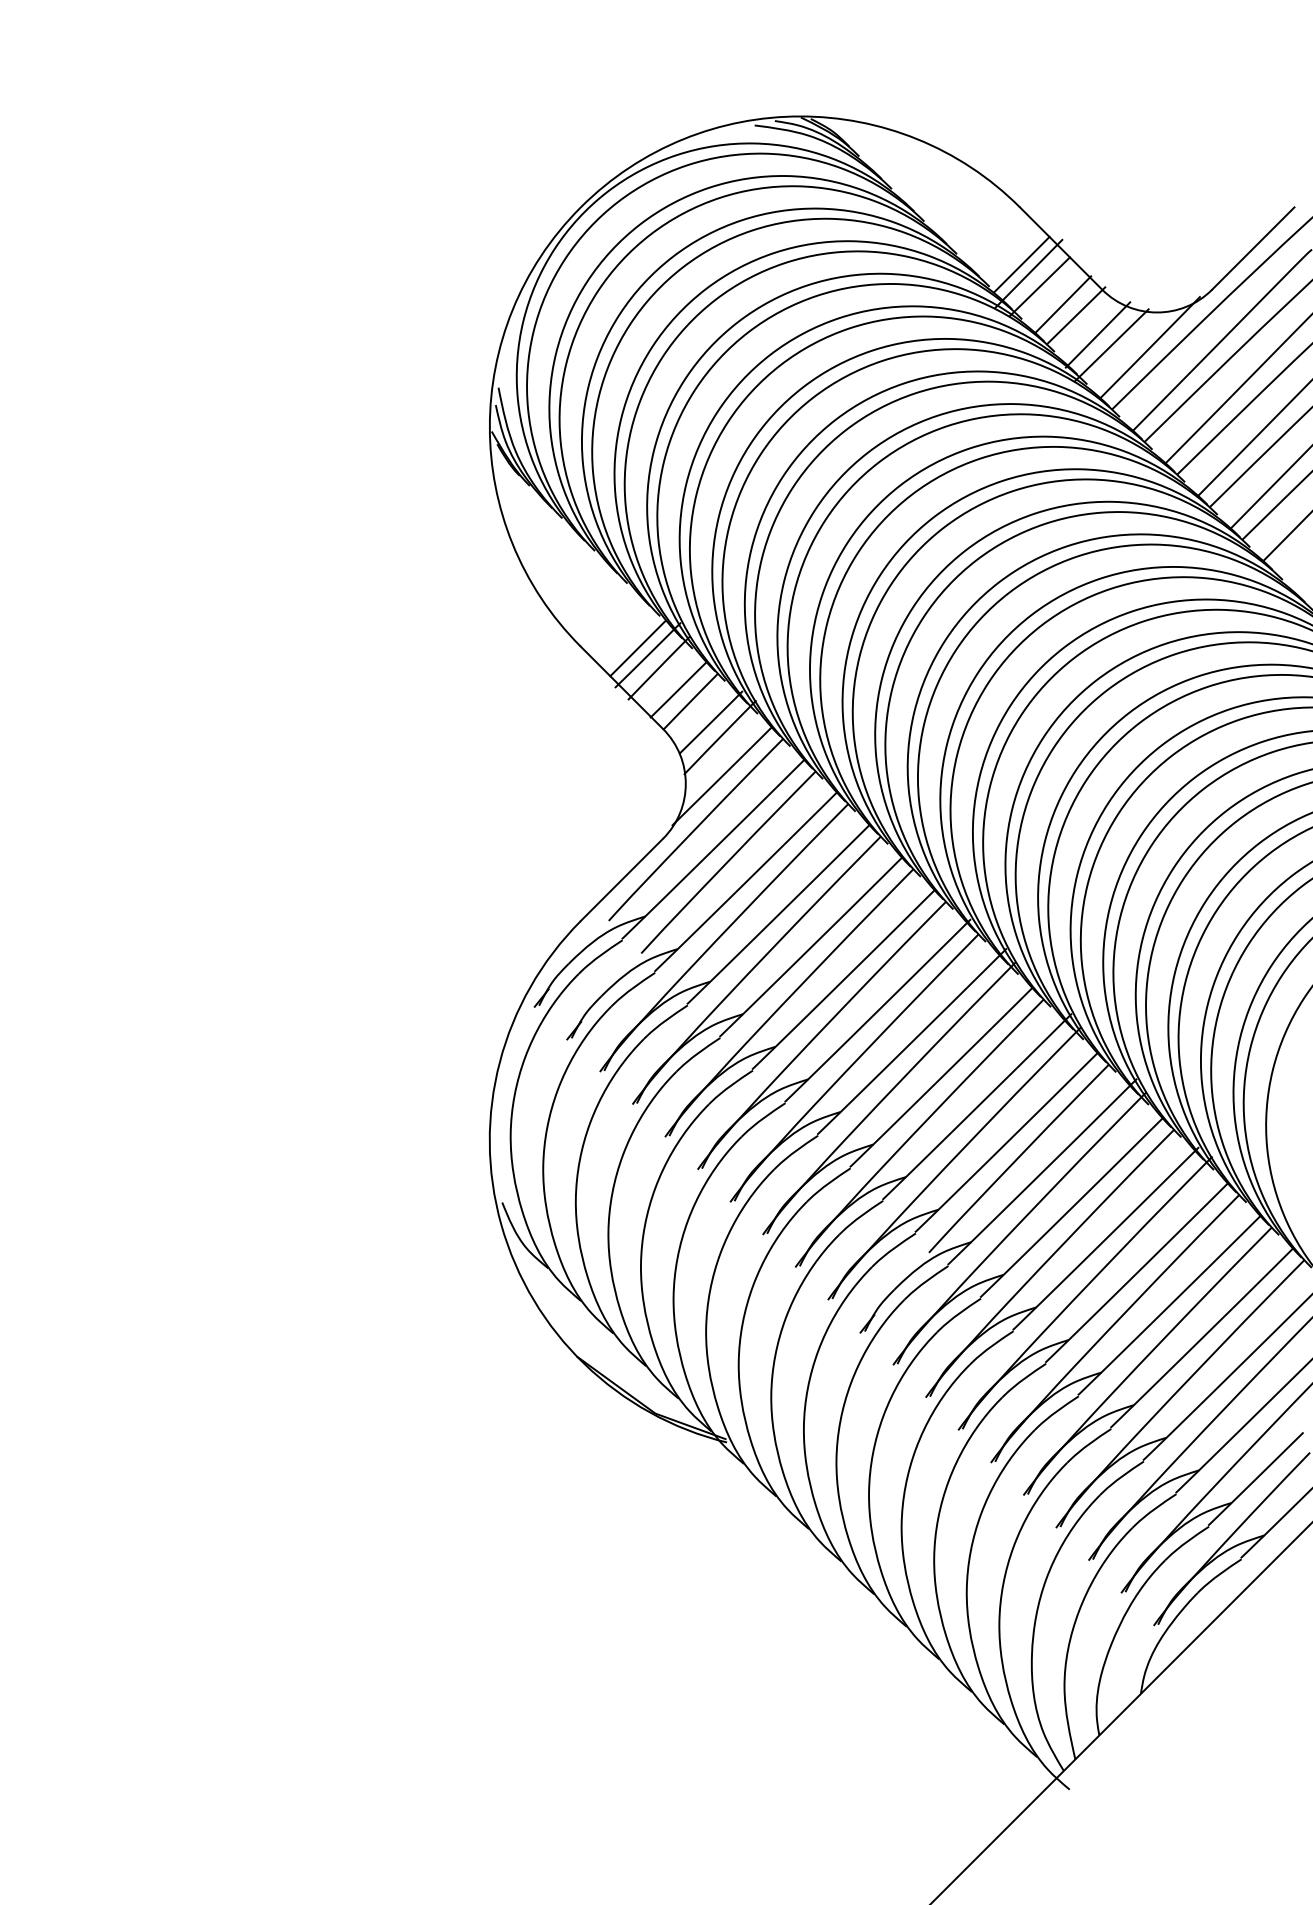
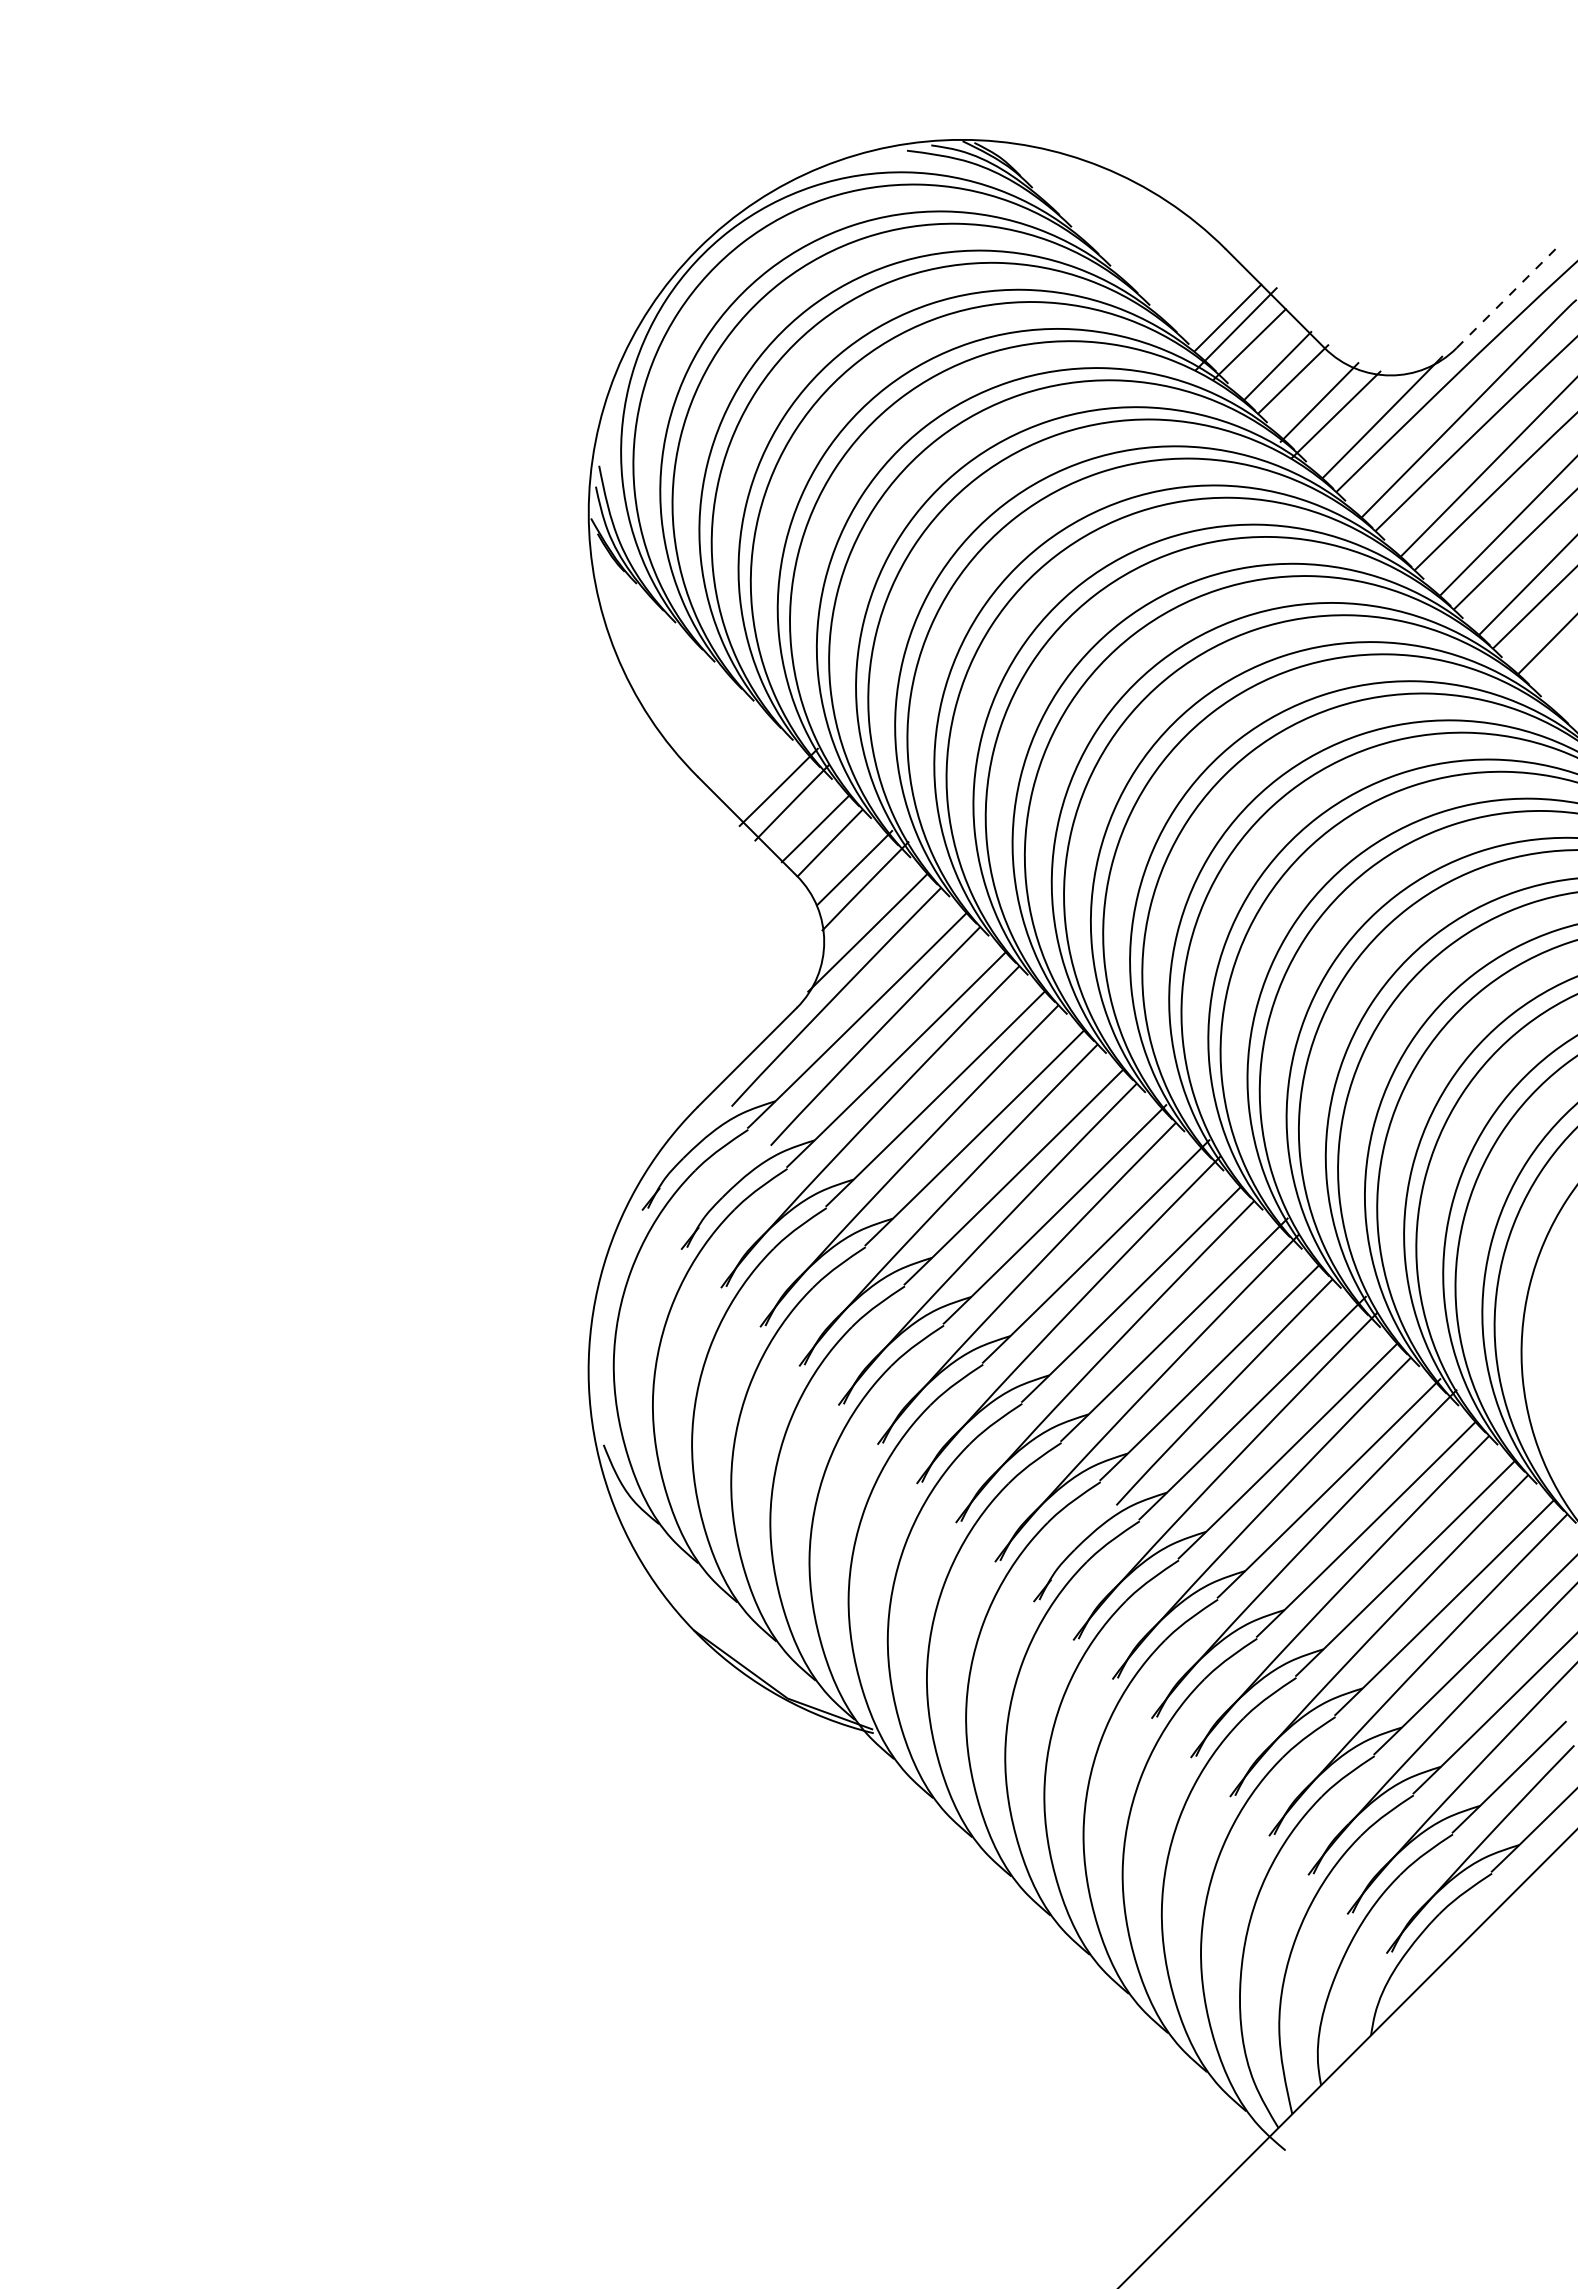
line: (1253, 248) -> (1506, 298), solid -> dashed
line: (637, 648) -> (766, 779), removed

